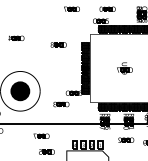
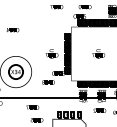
part: (58, 44) -> (46, 34), removed
part: (65, 68) -> (51, 53), added
fill: (20, 91) -> (16, 72), removed

